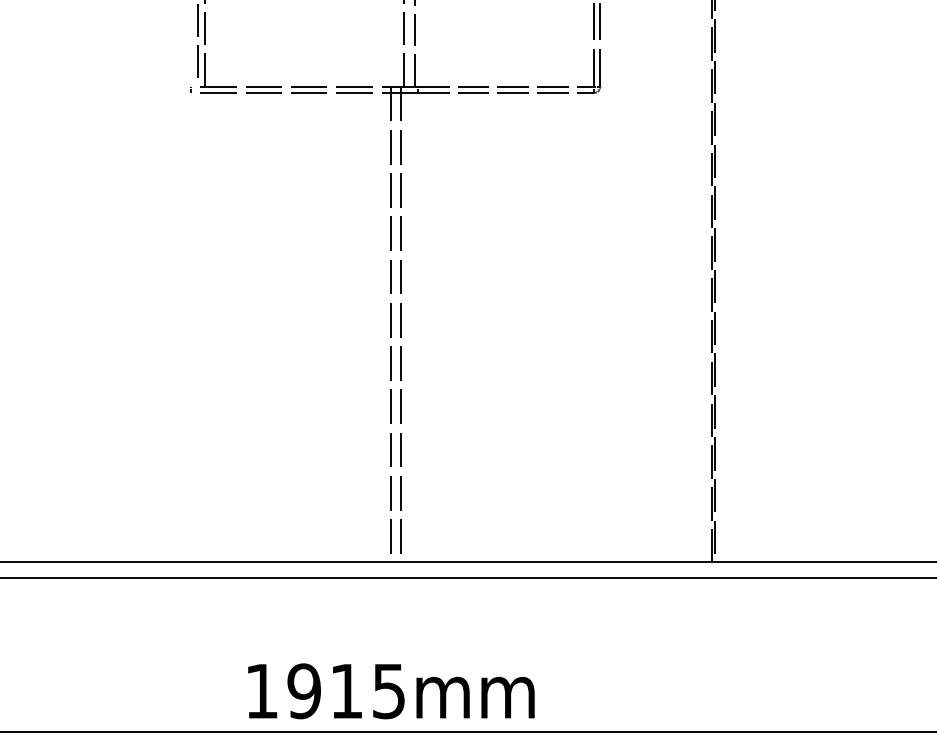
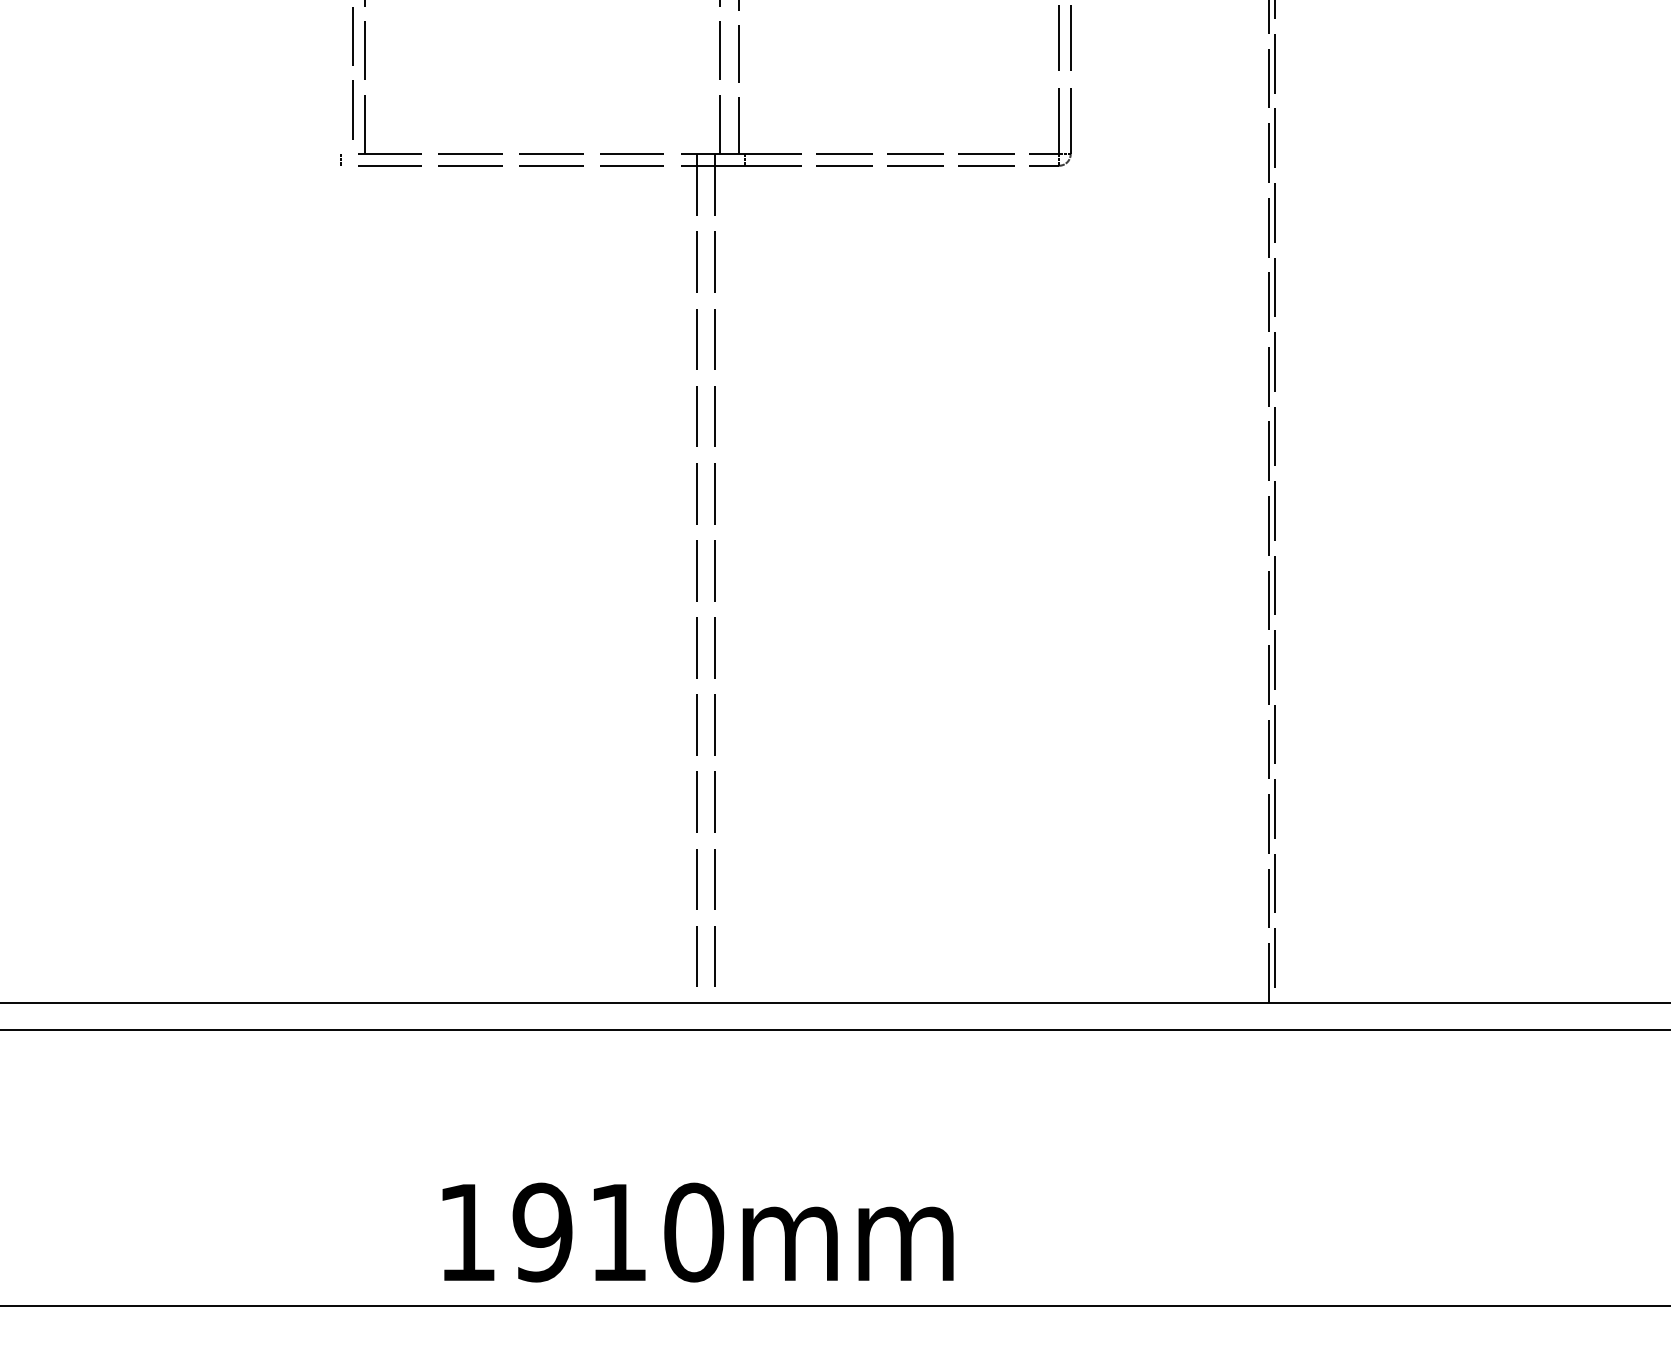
text: (388, 691) -> (692, 1232), 1915mm -> 1910mm

